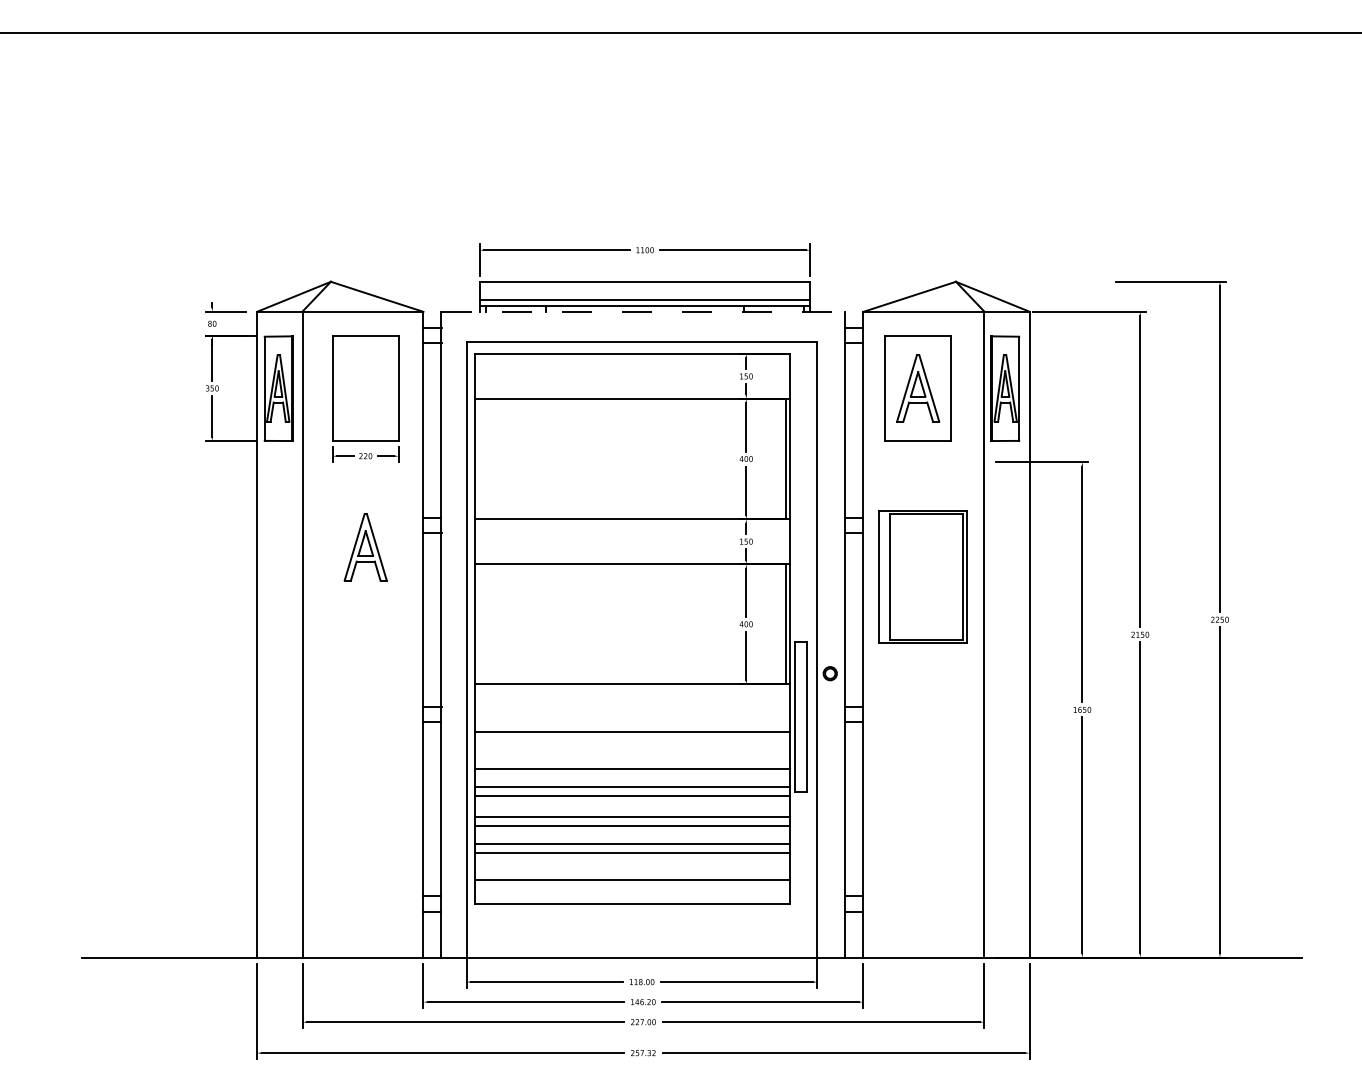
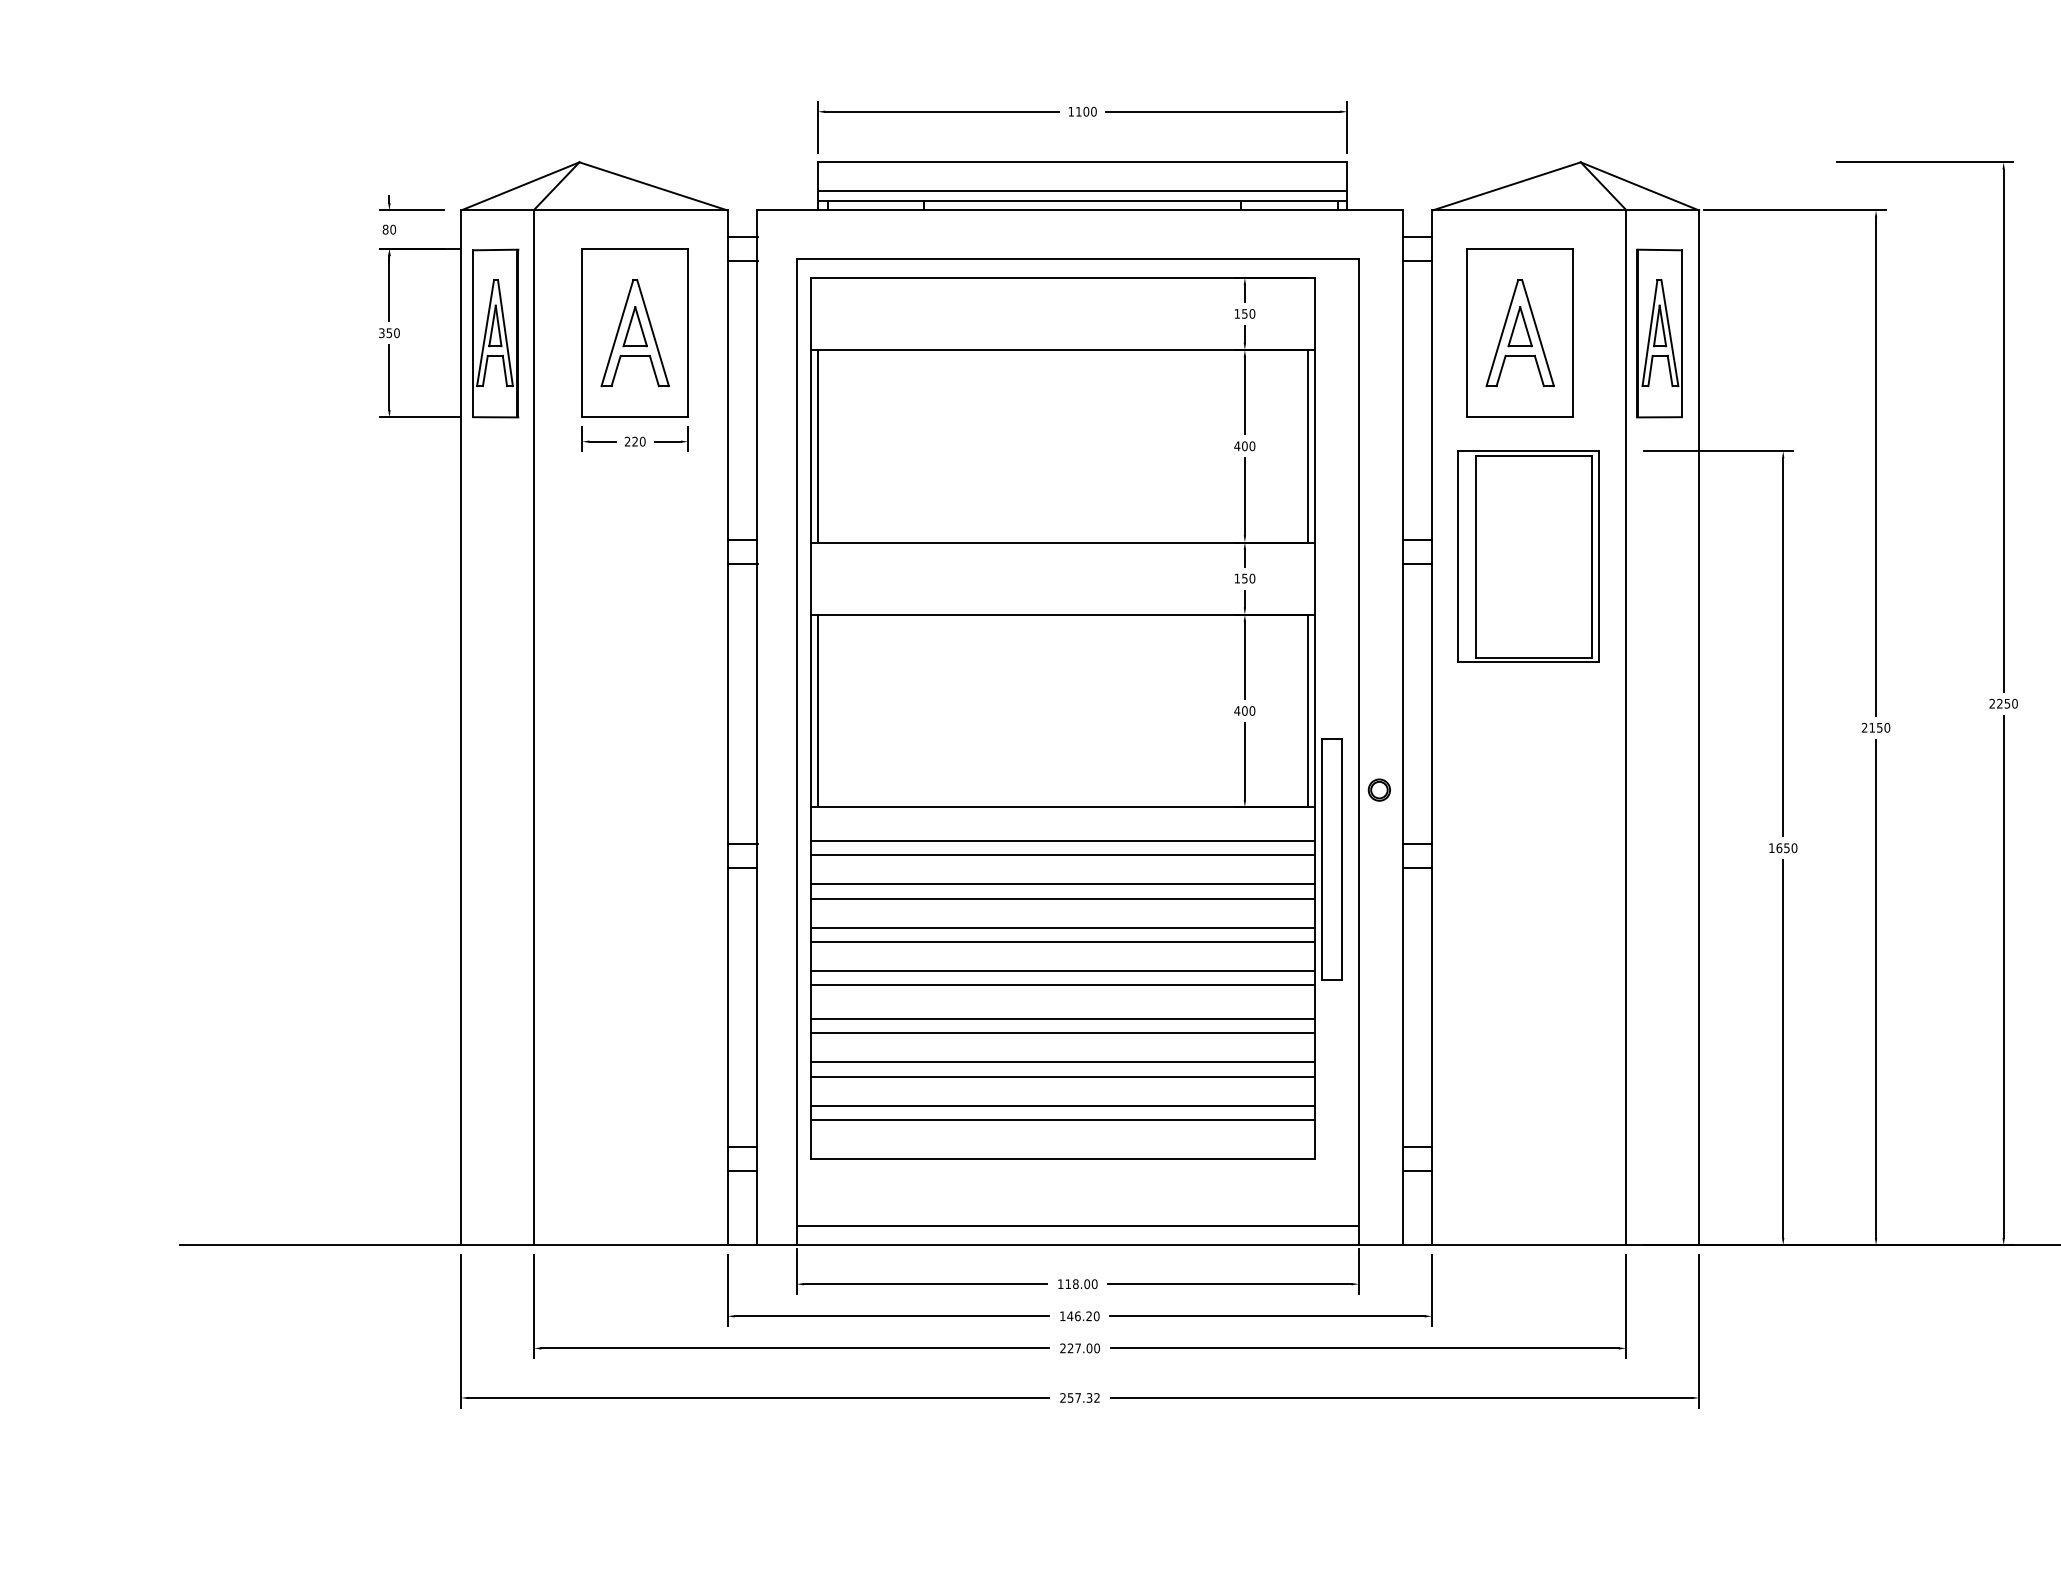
line: (643, 311) -> (1080, 209), dashed -> solid
line: (479, 458) -> (817, 445), added
part: (365, 547) -> (634, 333), moved
part: (922, 576) -> (1527, 555), moved
line: (479, 624) -> (817, 711), added
line: (632, 705) -> (1062, 841), added
line: (632, 714) -> (1062, 855), added
line: (632, 741) -> (1062, 898), added
line: (632, 759) -> (1062, 927), added
line: (632, 870) -> (1062, 1105), added
line: (641, 945) -> (1076, 1225), added

